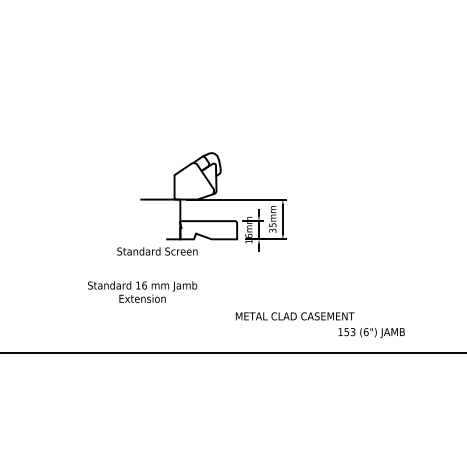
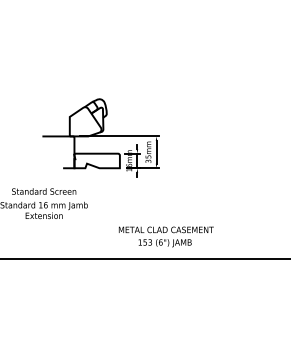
text: (157, 251) -> (44, 191), moved
text: (371, 333) -> (165, 243), moved

